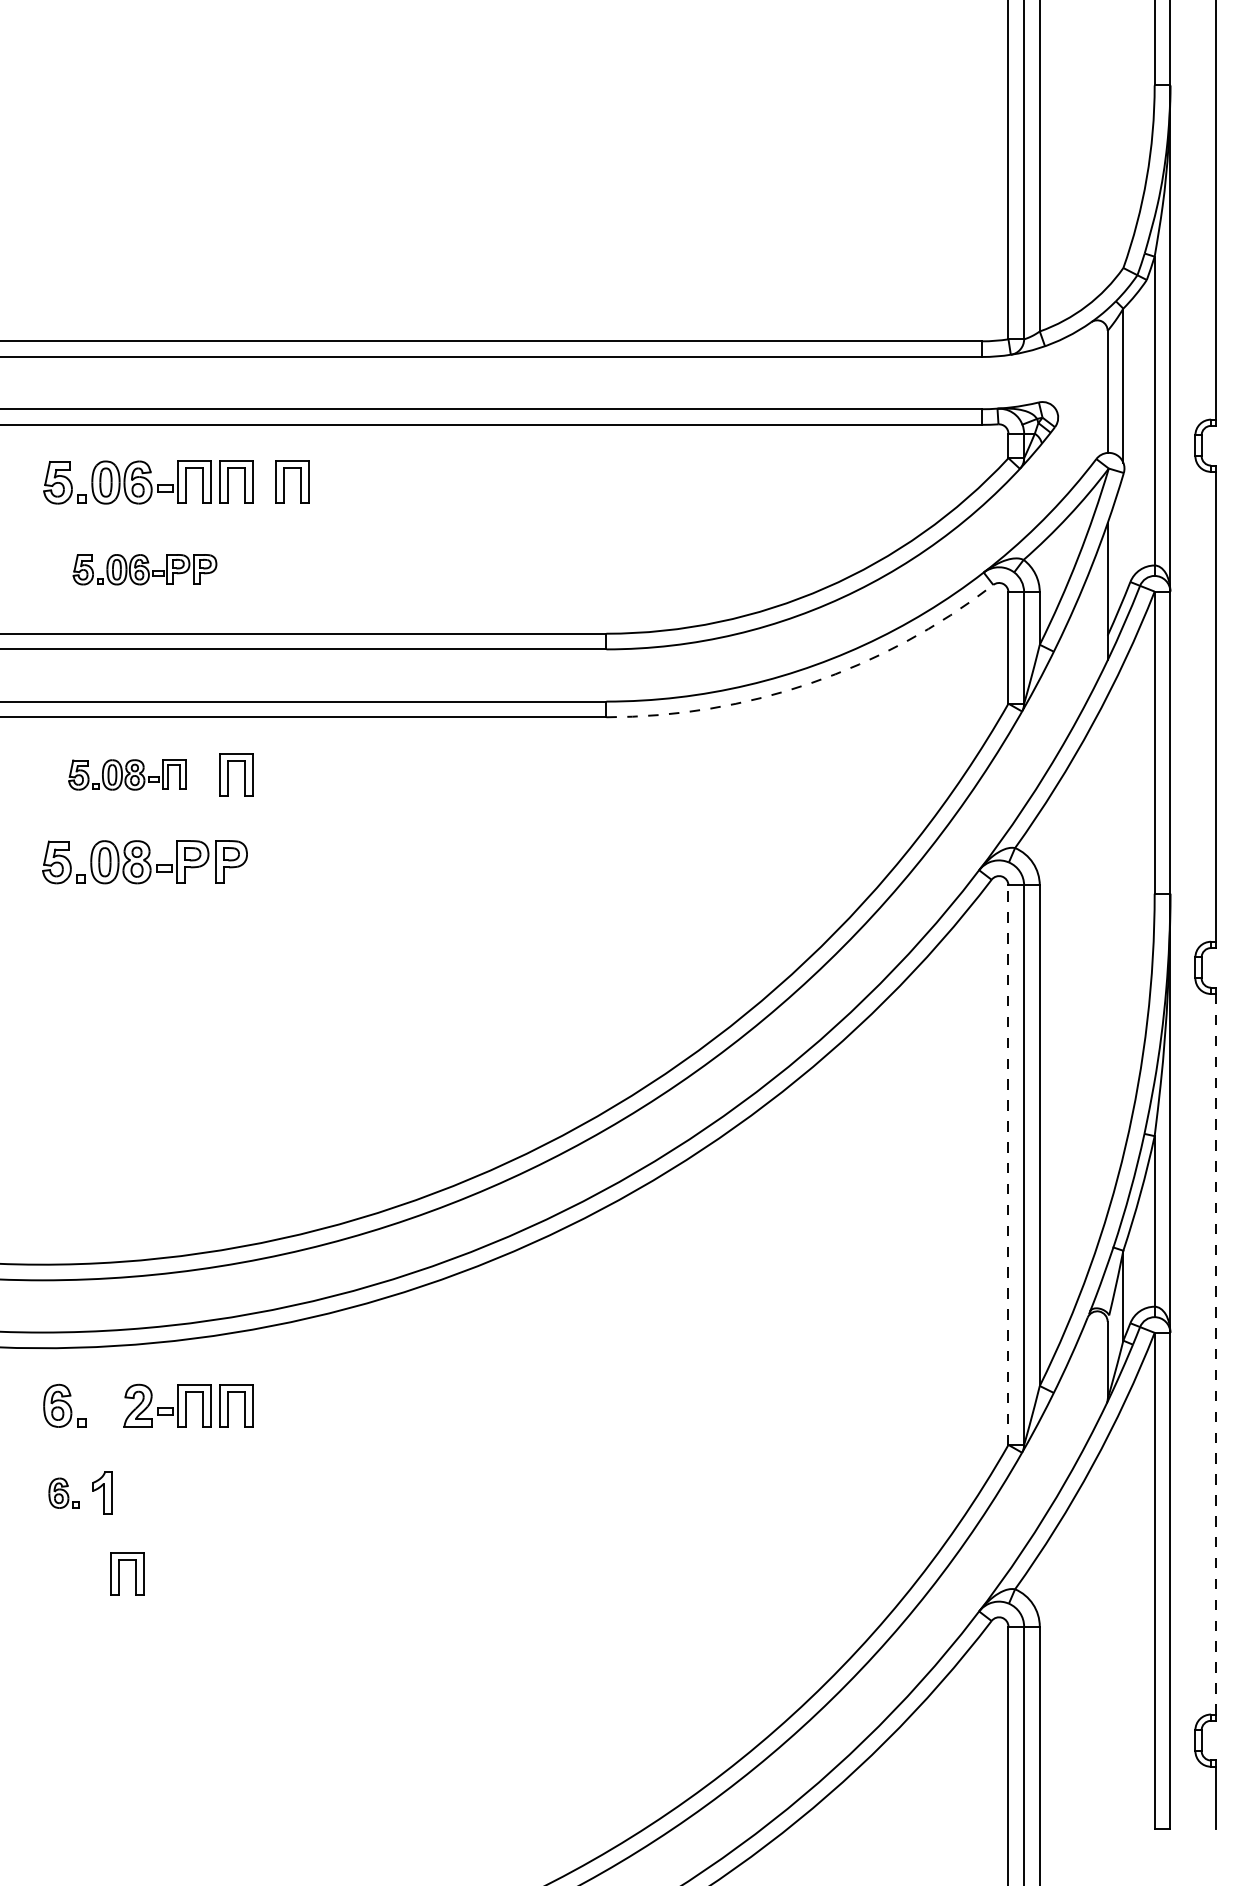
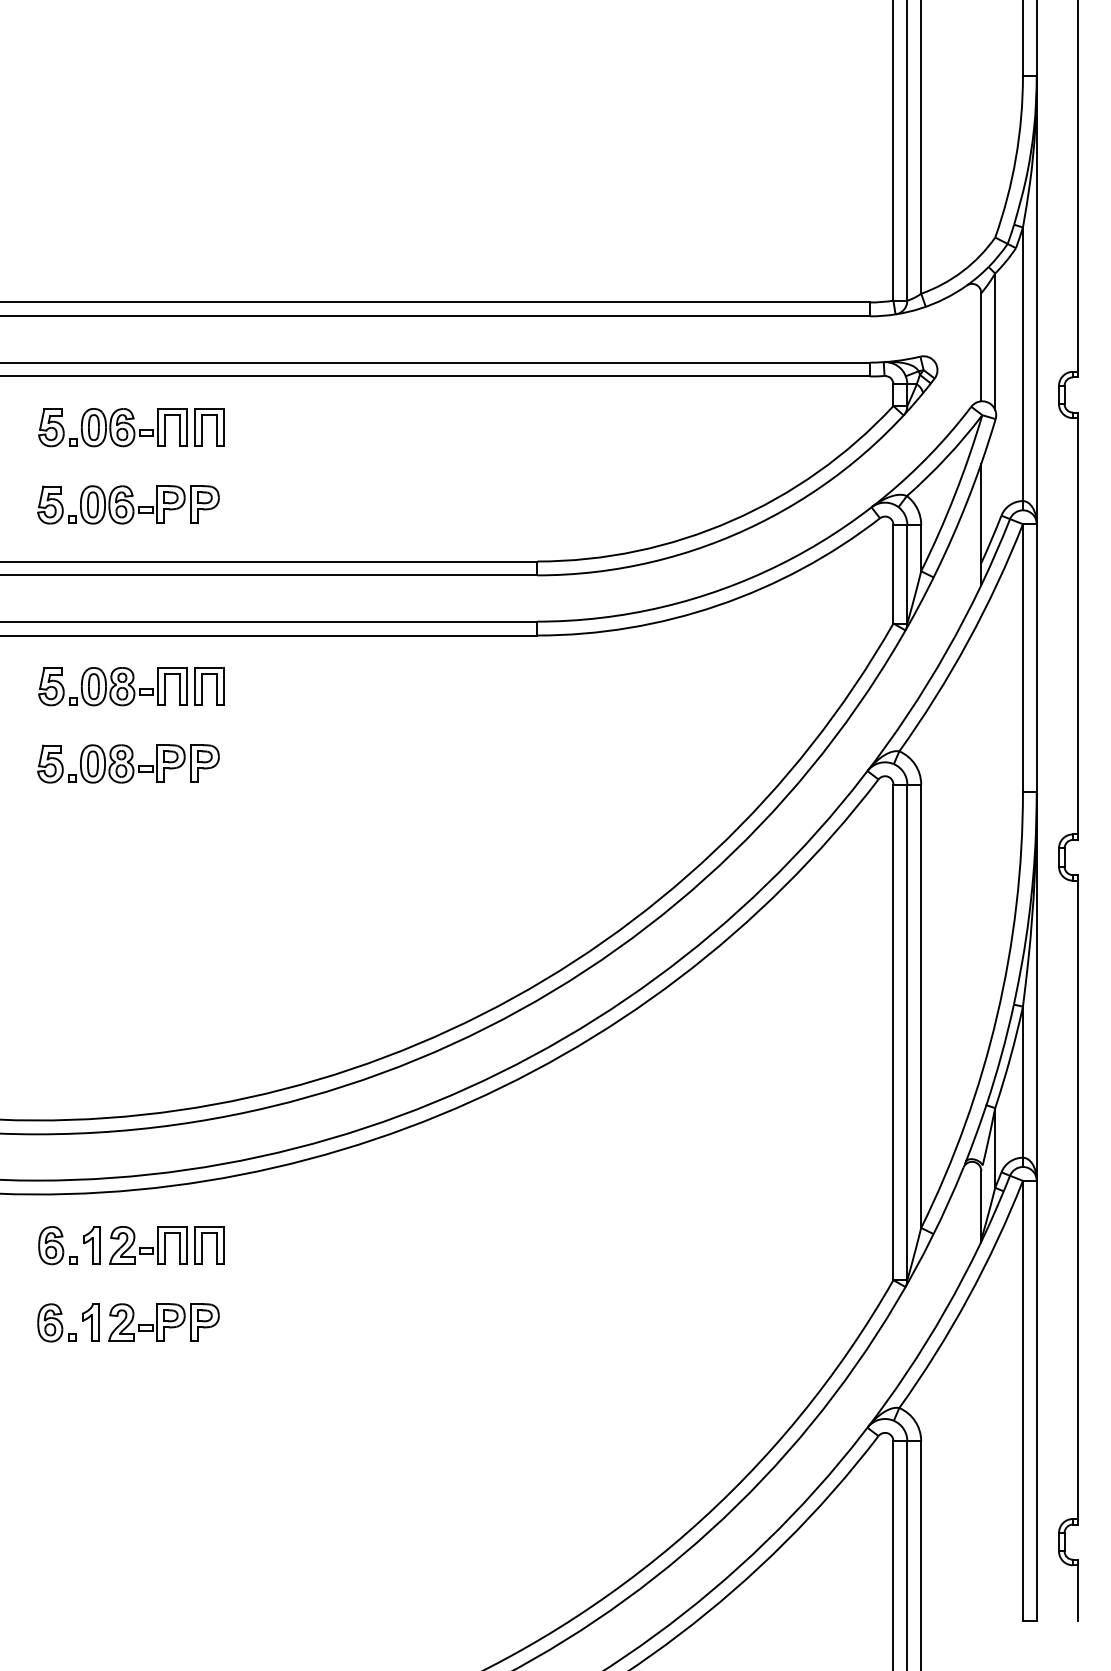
part: (284, 481) -> (252, 426), removed
part: (144, 569) -> (128, 504), size x1.43
arc: (810, 683) -> (718, 605), dashed -> solid
part: (127, 774) -> (112, 686), size x1.43
line: (1008, 1165) -> (893, 1032), dashed -> solid
line: (1216, 1353) -> (1077, 1199), dashed -> solid
part: (103, 1405) -> (91, 1245), added
part: (184, 1492) -> (163, 1322), added
part: (63, 1493) -> (56, 1323), size x1.43
part: (119, 1573) -> (105, 1394), removed

